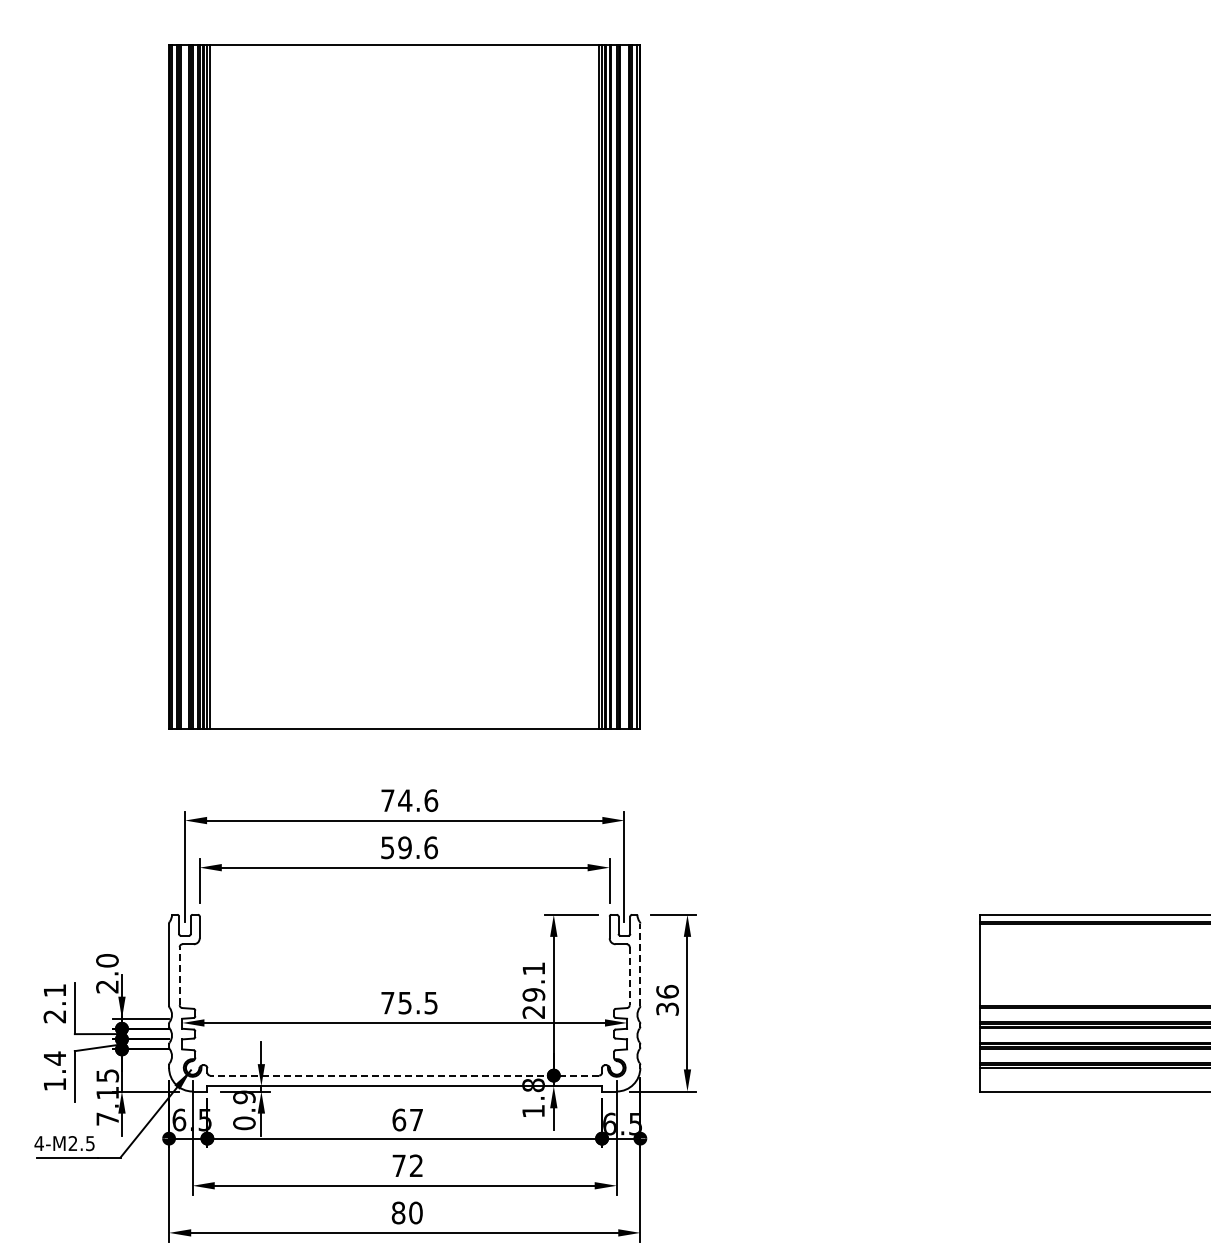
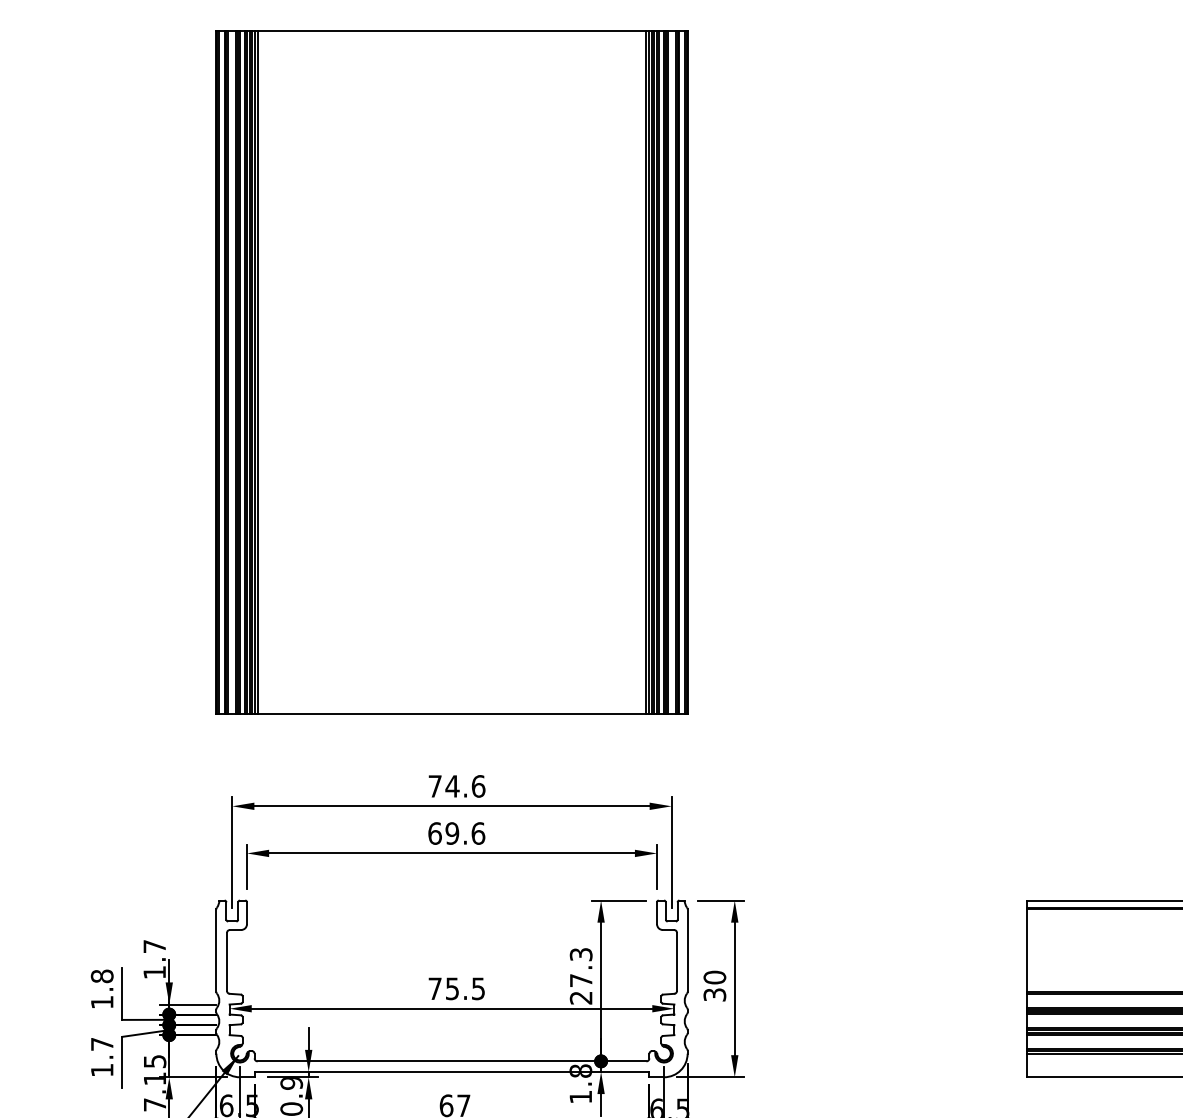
text: (387, 847) -> (434, 833), 59.6 -> 69.6
line: (640, 964) -> (687, 950), dashed -> solid
text: (107, 973) -> (154, 959), 2.0 -> 1.7
line: (179, 976) -> (226, 962), dashed -> solid
line: (629, 976) -> (676, 962), dashed -> solid
text: (533, 981) -> (580, 967), 29.1 -> 27.3
text: (667, 991) -> (714, 977), 36 -> 30
text: (54, 1003) -> (101, 989), 2.1 -> 1.8
text: (54, 1058) -> (101, 1044), 1.4 -> 1.7
line: (404, 1075) -> (451, 1061), dashed -> solid

